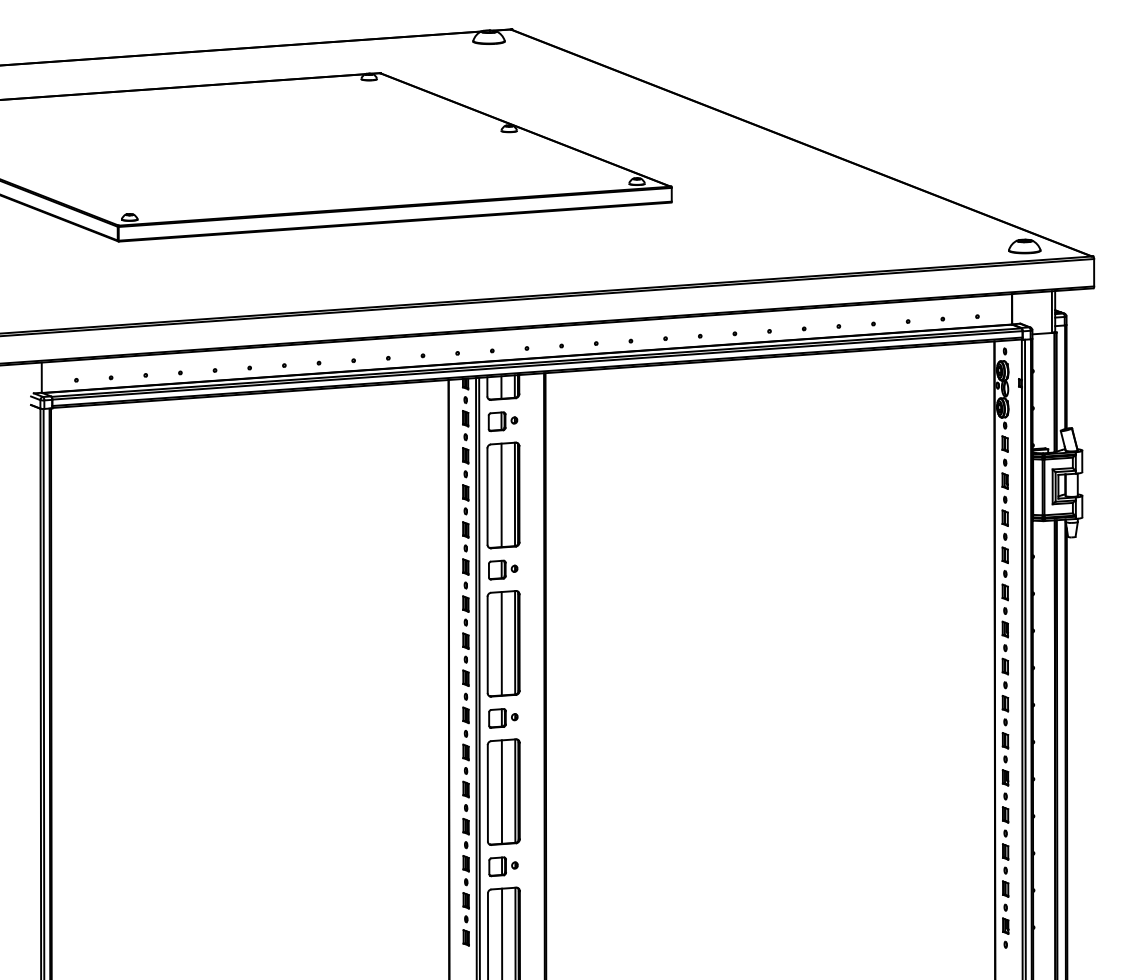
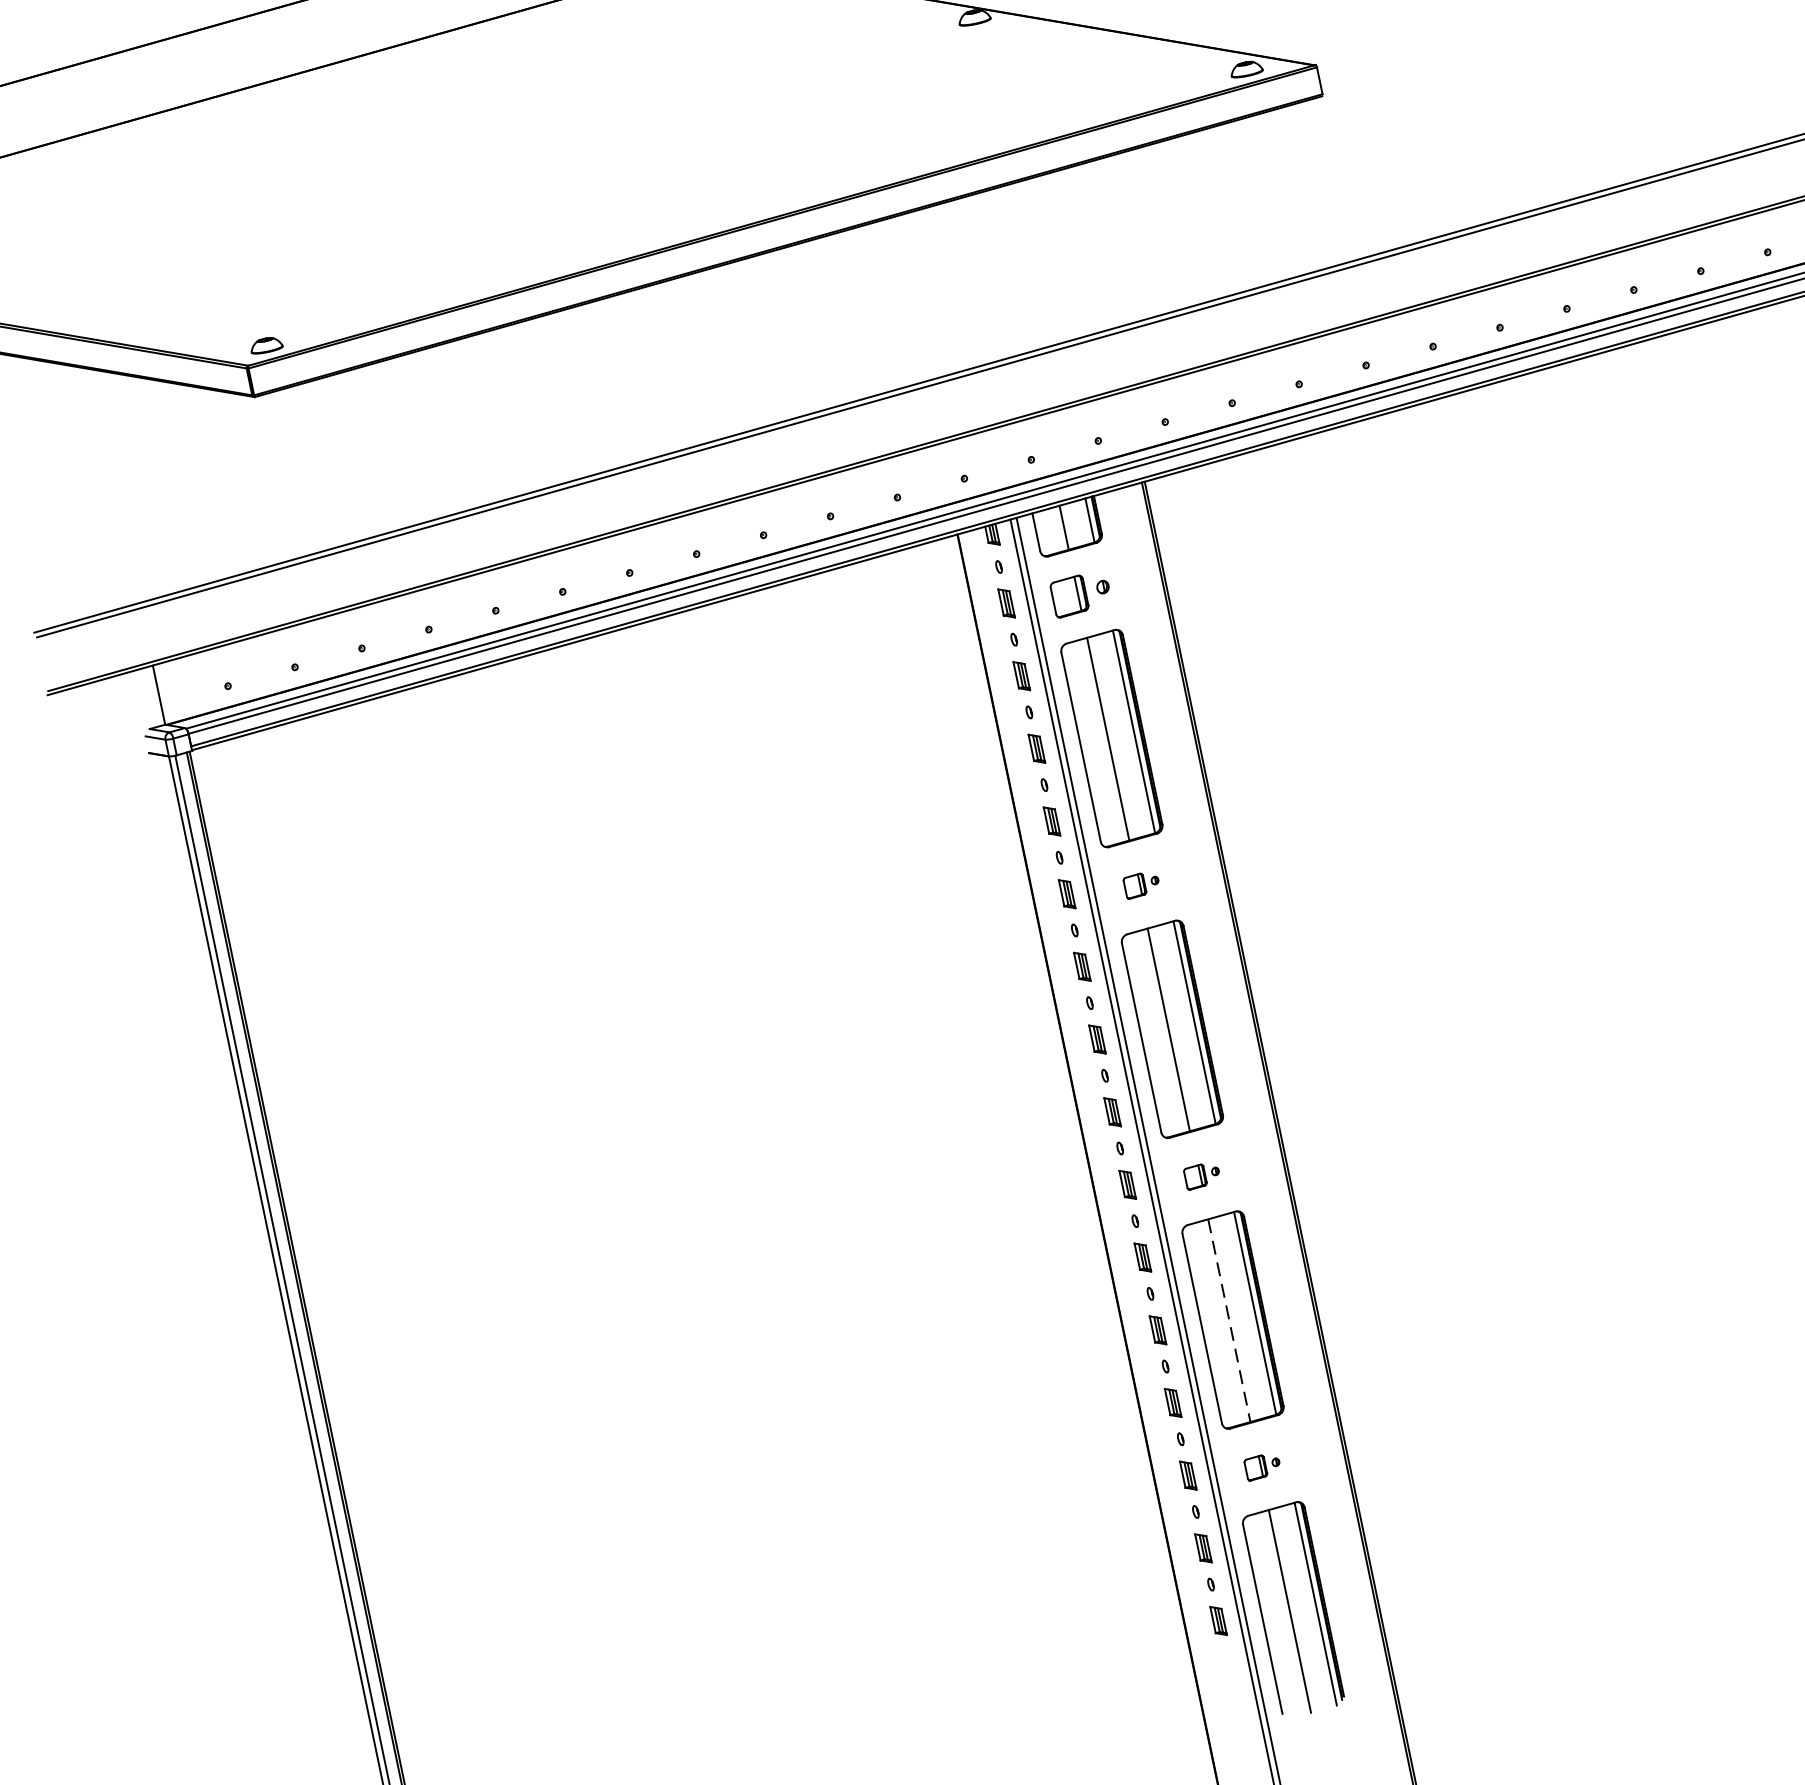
part: (503, 569) -> (1142, 883), size x0.6
part: (503, 718) -> (1202, 1175), size x0.6
line: (501, 792) -> (1228, 1321), solid -> dashed
part: (503, 866) -> (1262, 1465), size x0.6

